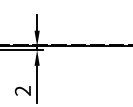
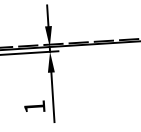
text: (22, 90) -> (34, 106), 2 -> 1

